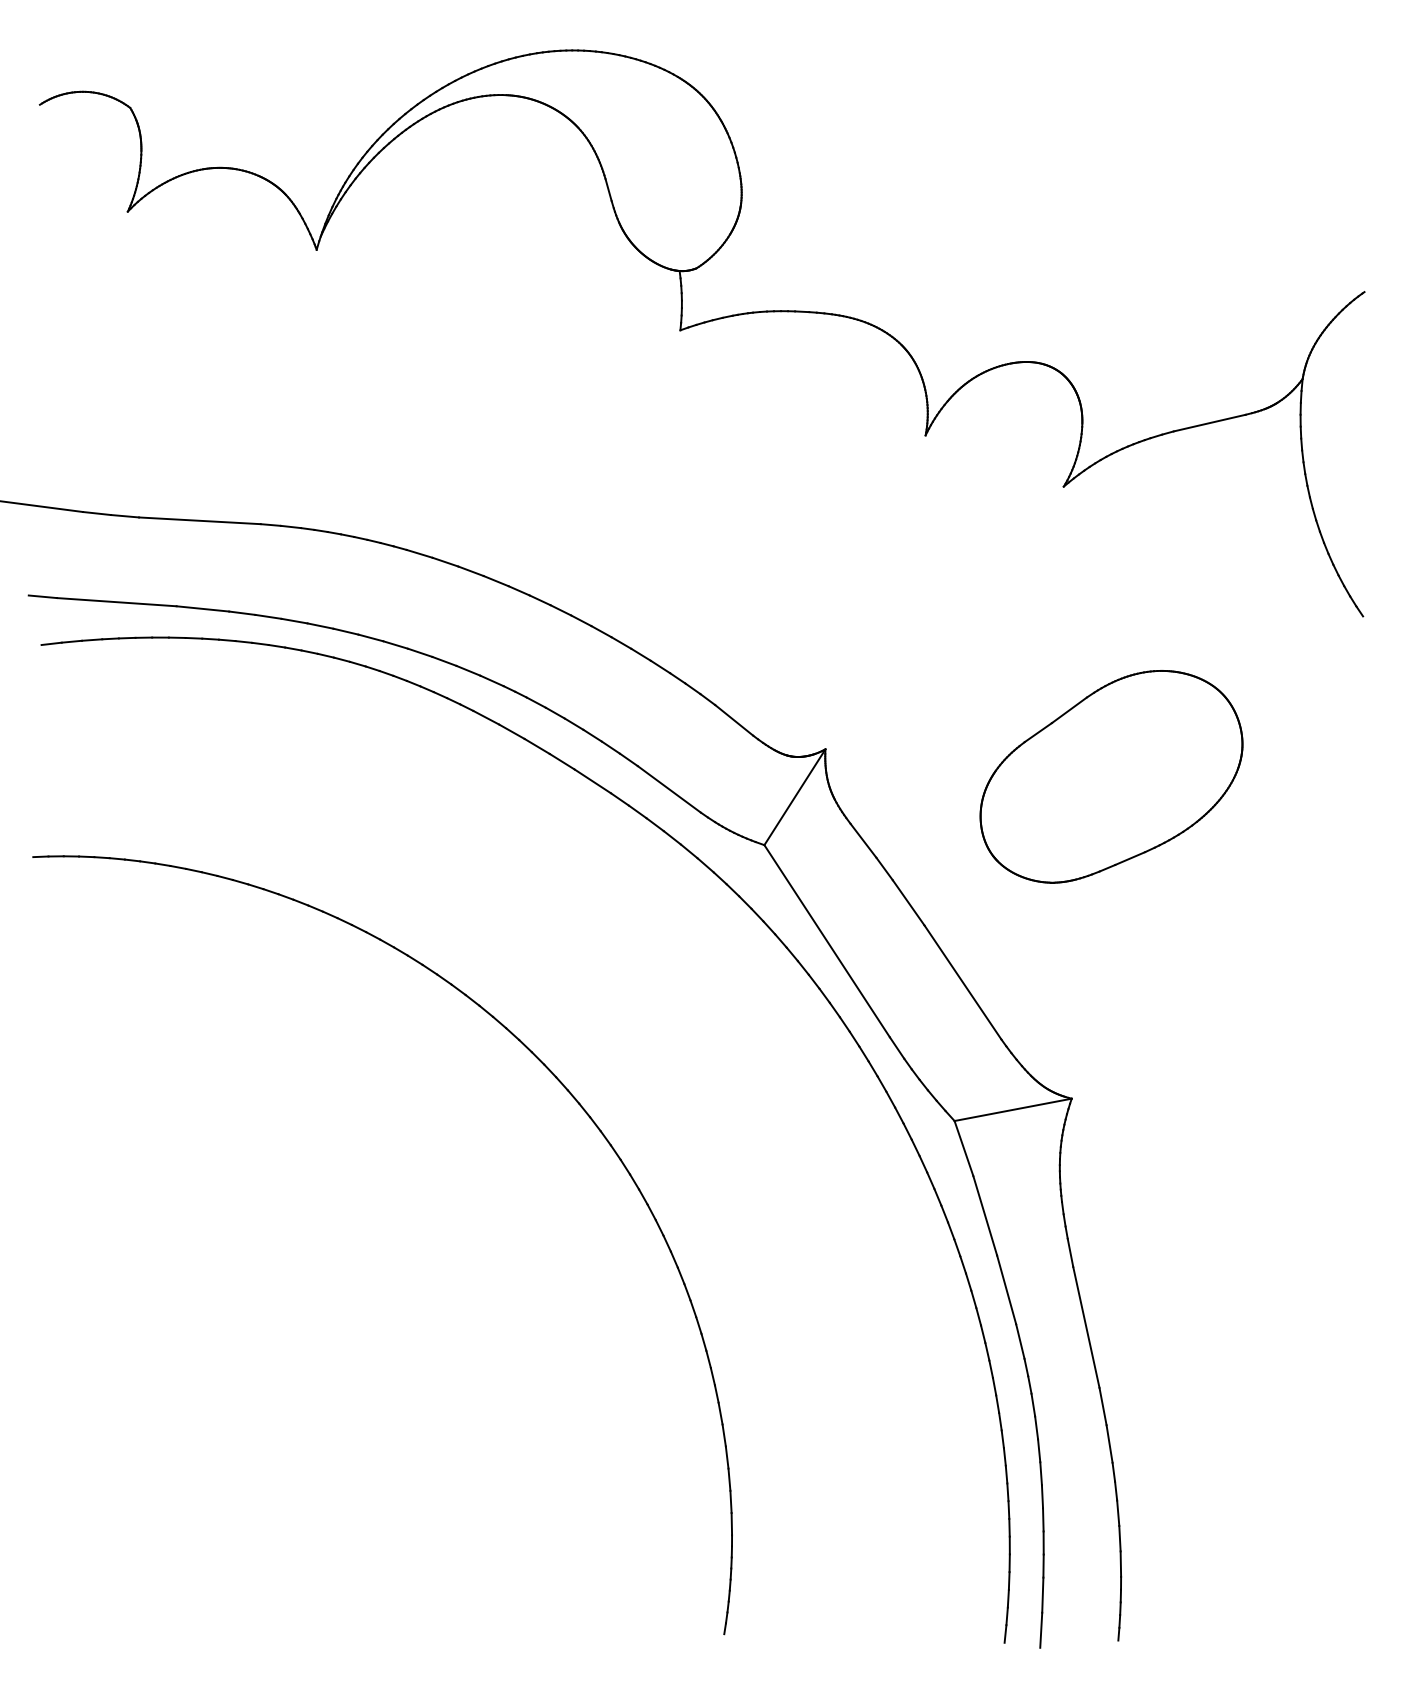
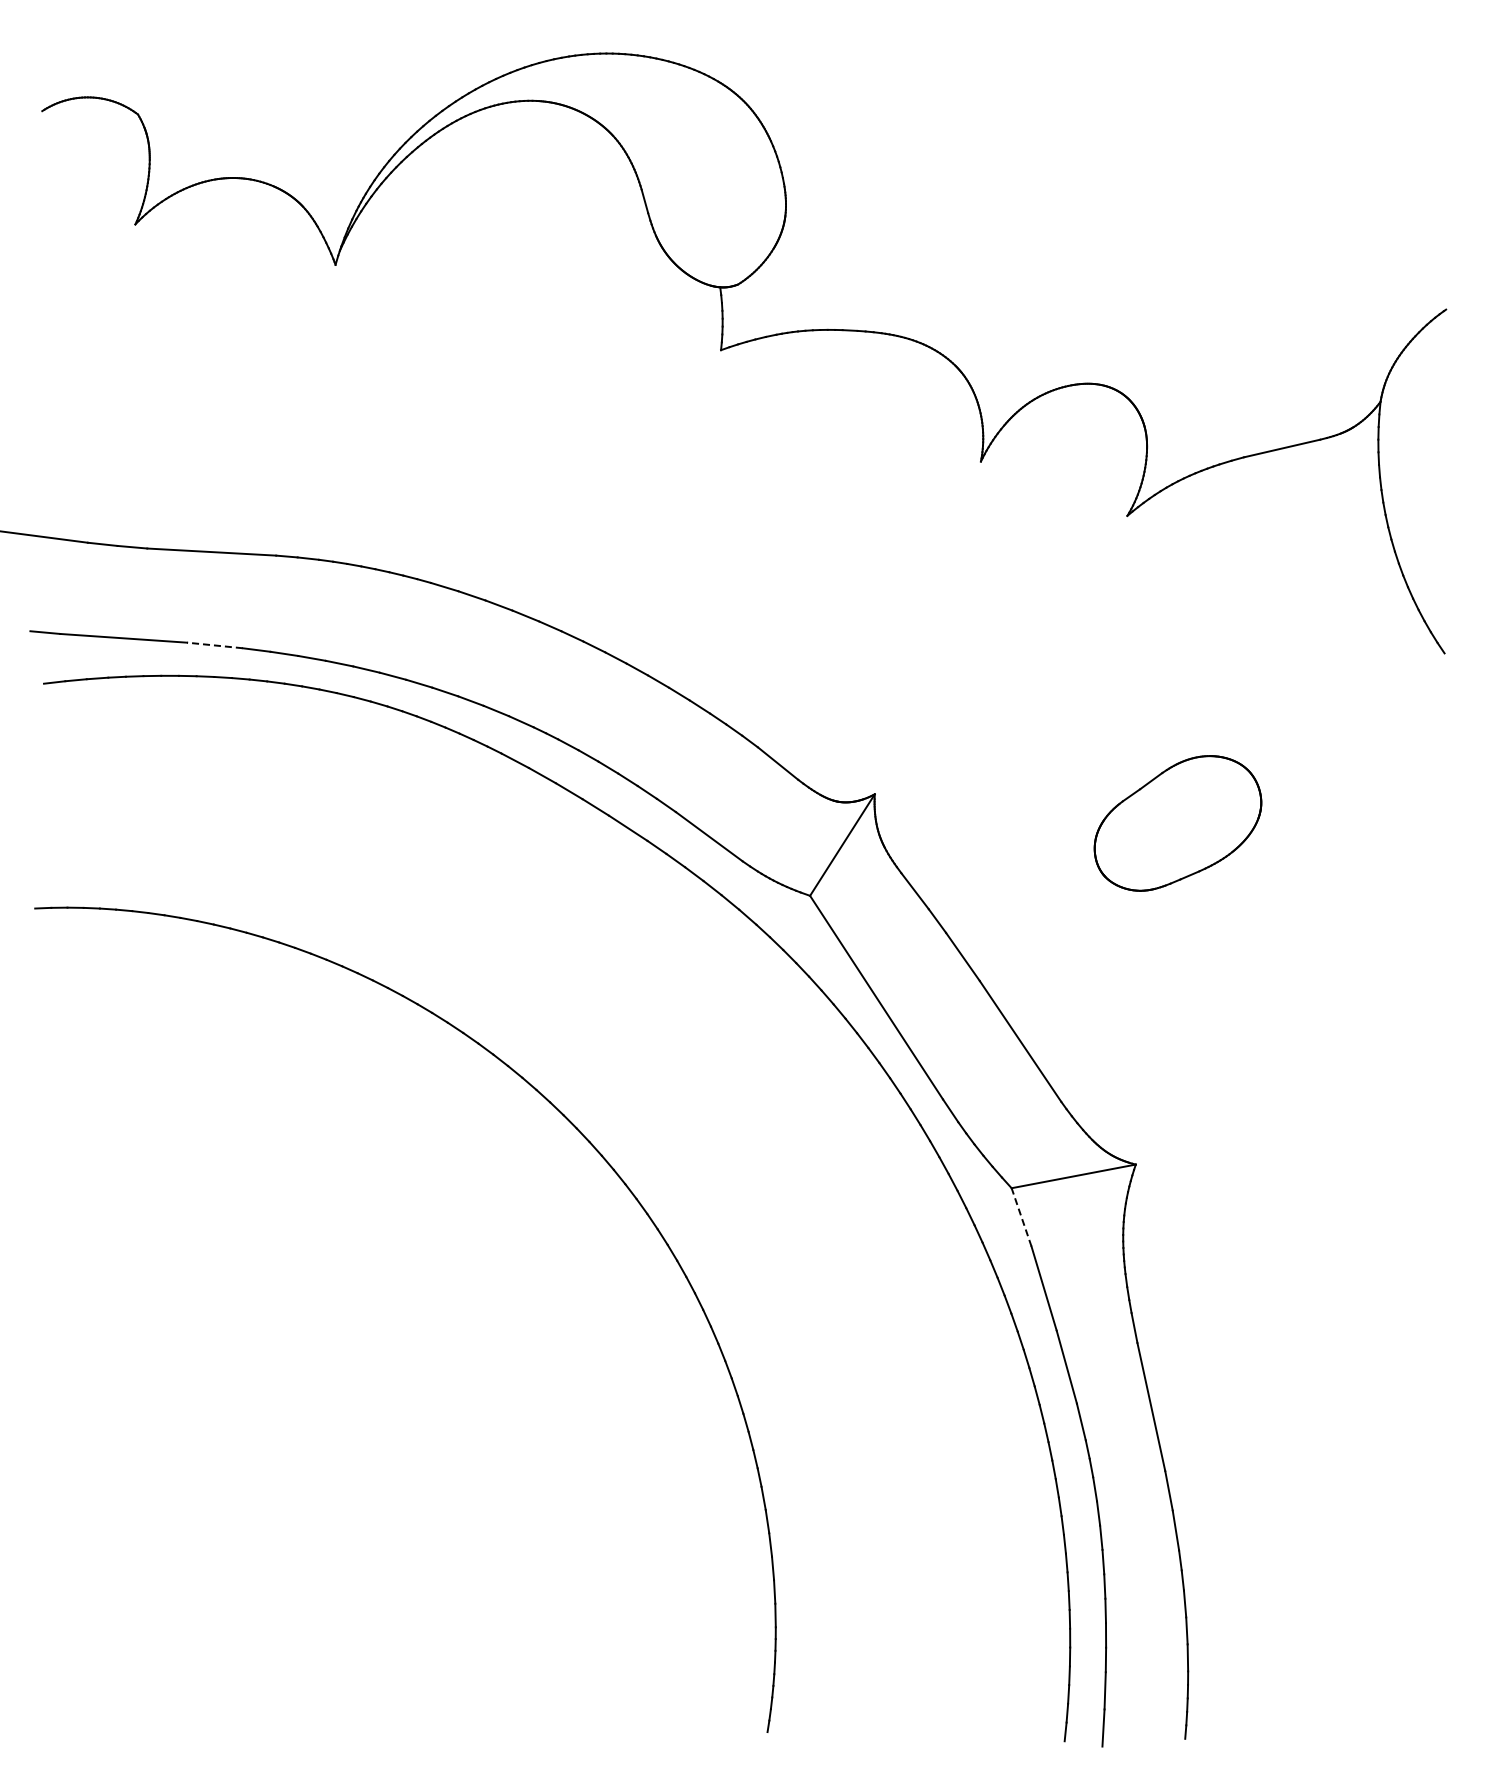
line: (202, 608) -> (214, 645), solid -> dashed
part: (1111, 776) -> (1177, 823), size x0.6
line: (963, 1148) -> (1021, 1217), solid -> dashed

